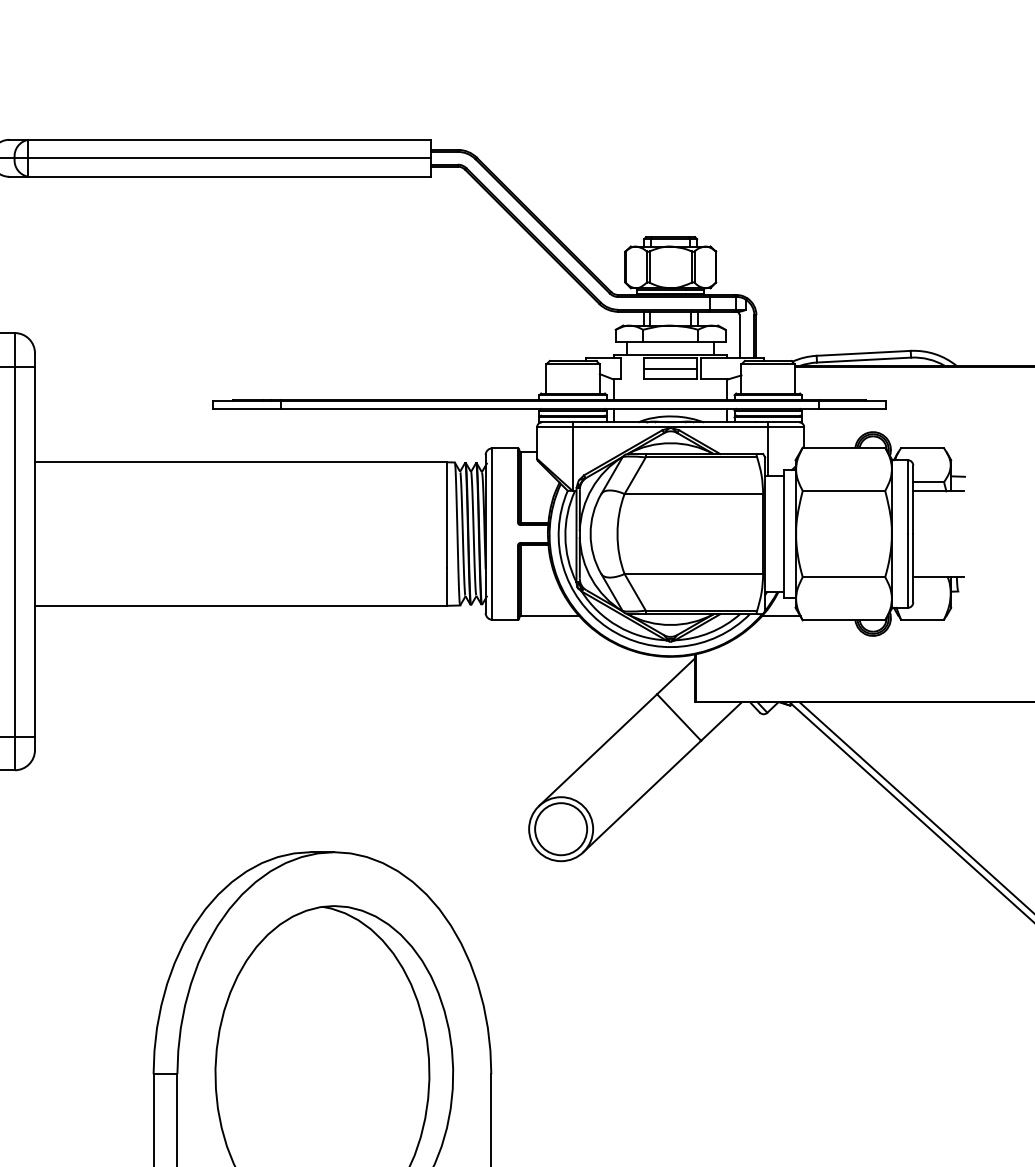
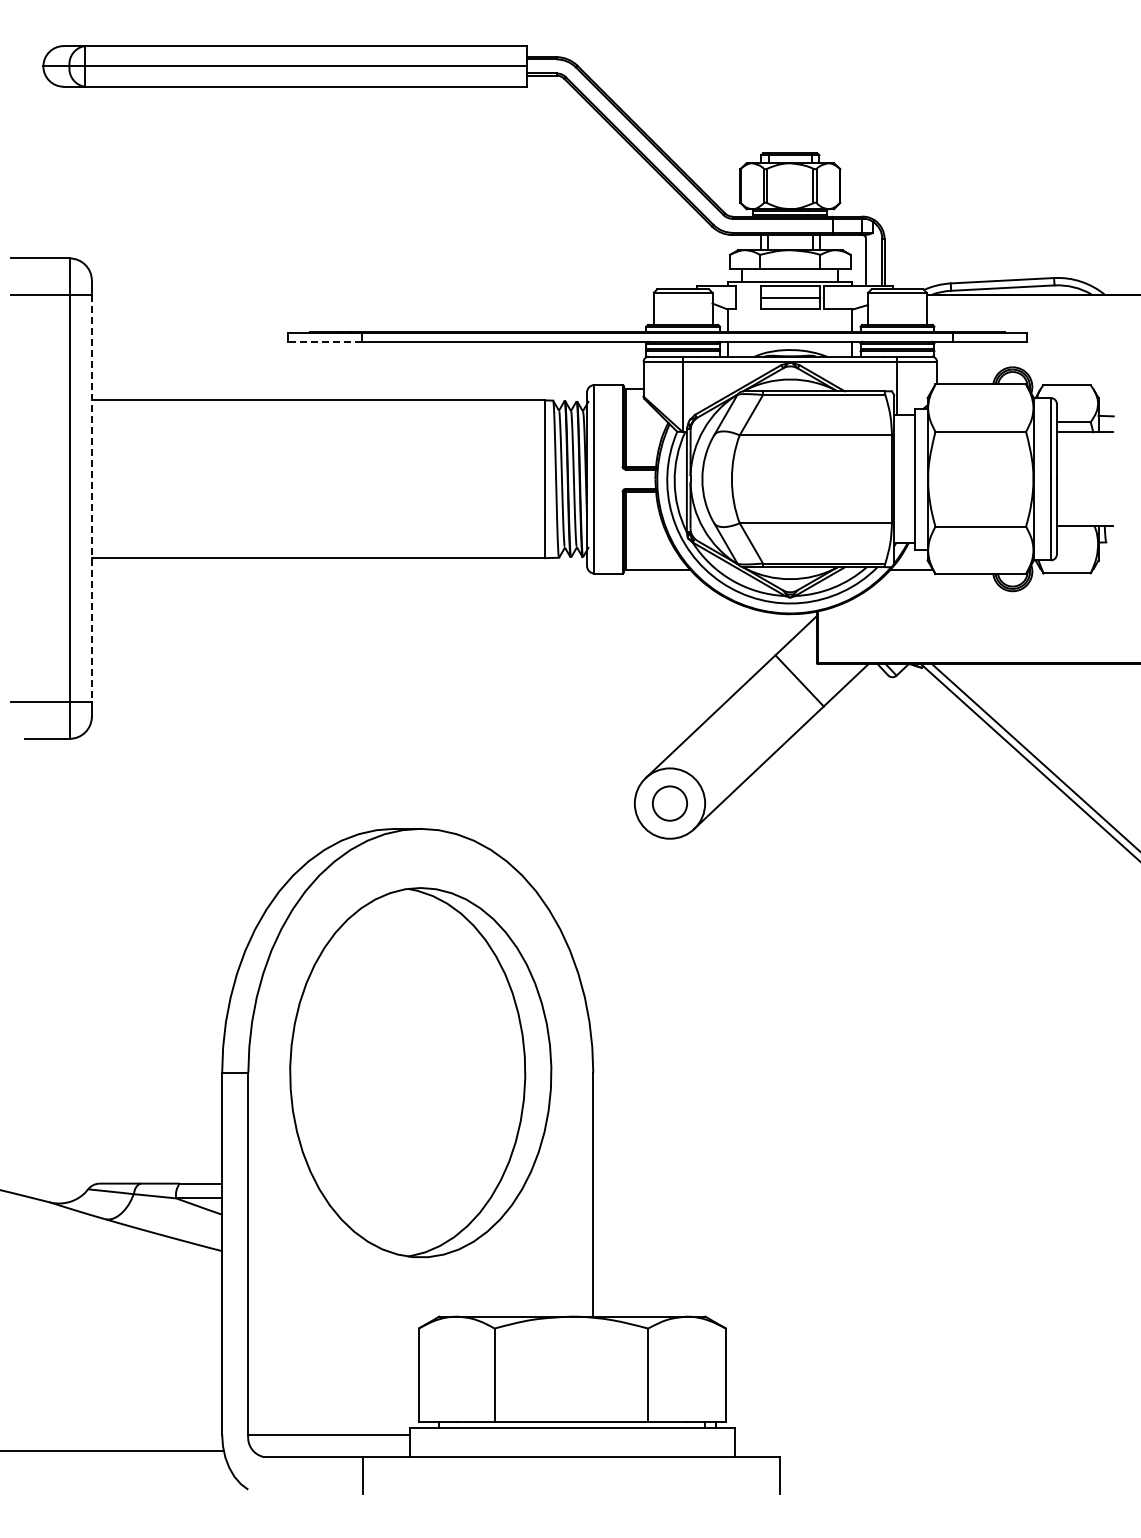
line: (246, 408) -> (324, 341), solid -> dashed
line: (34, 552) -> (91, 499), solid -> dashed
circle: (560, 829) -> (669, 803), size x0.6

